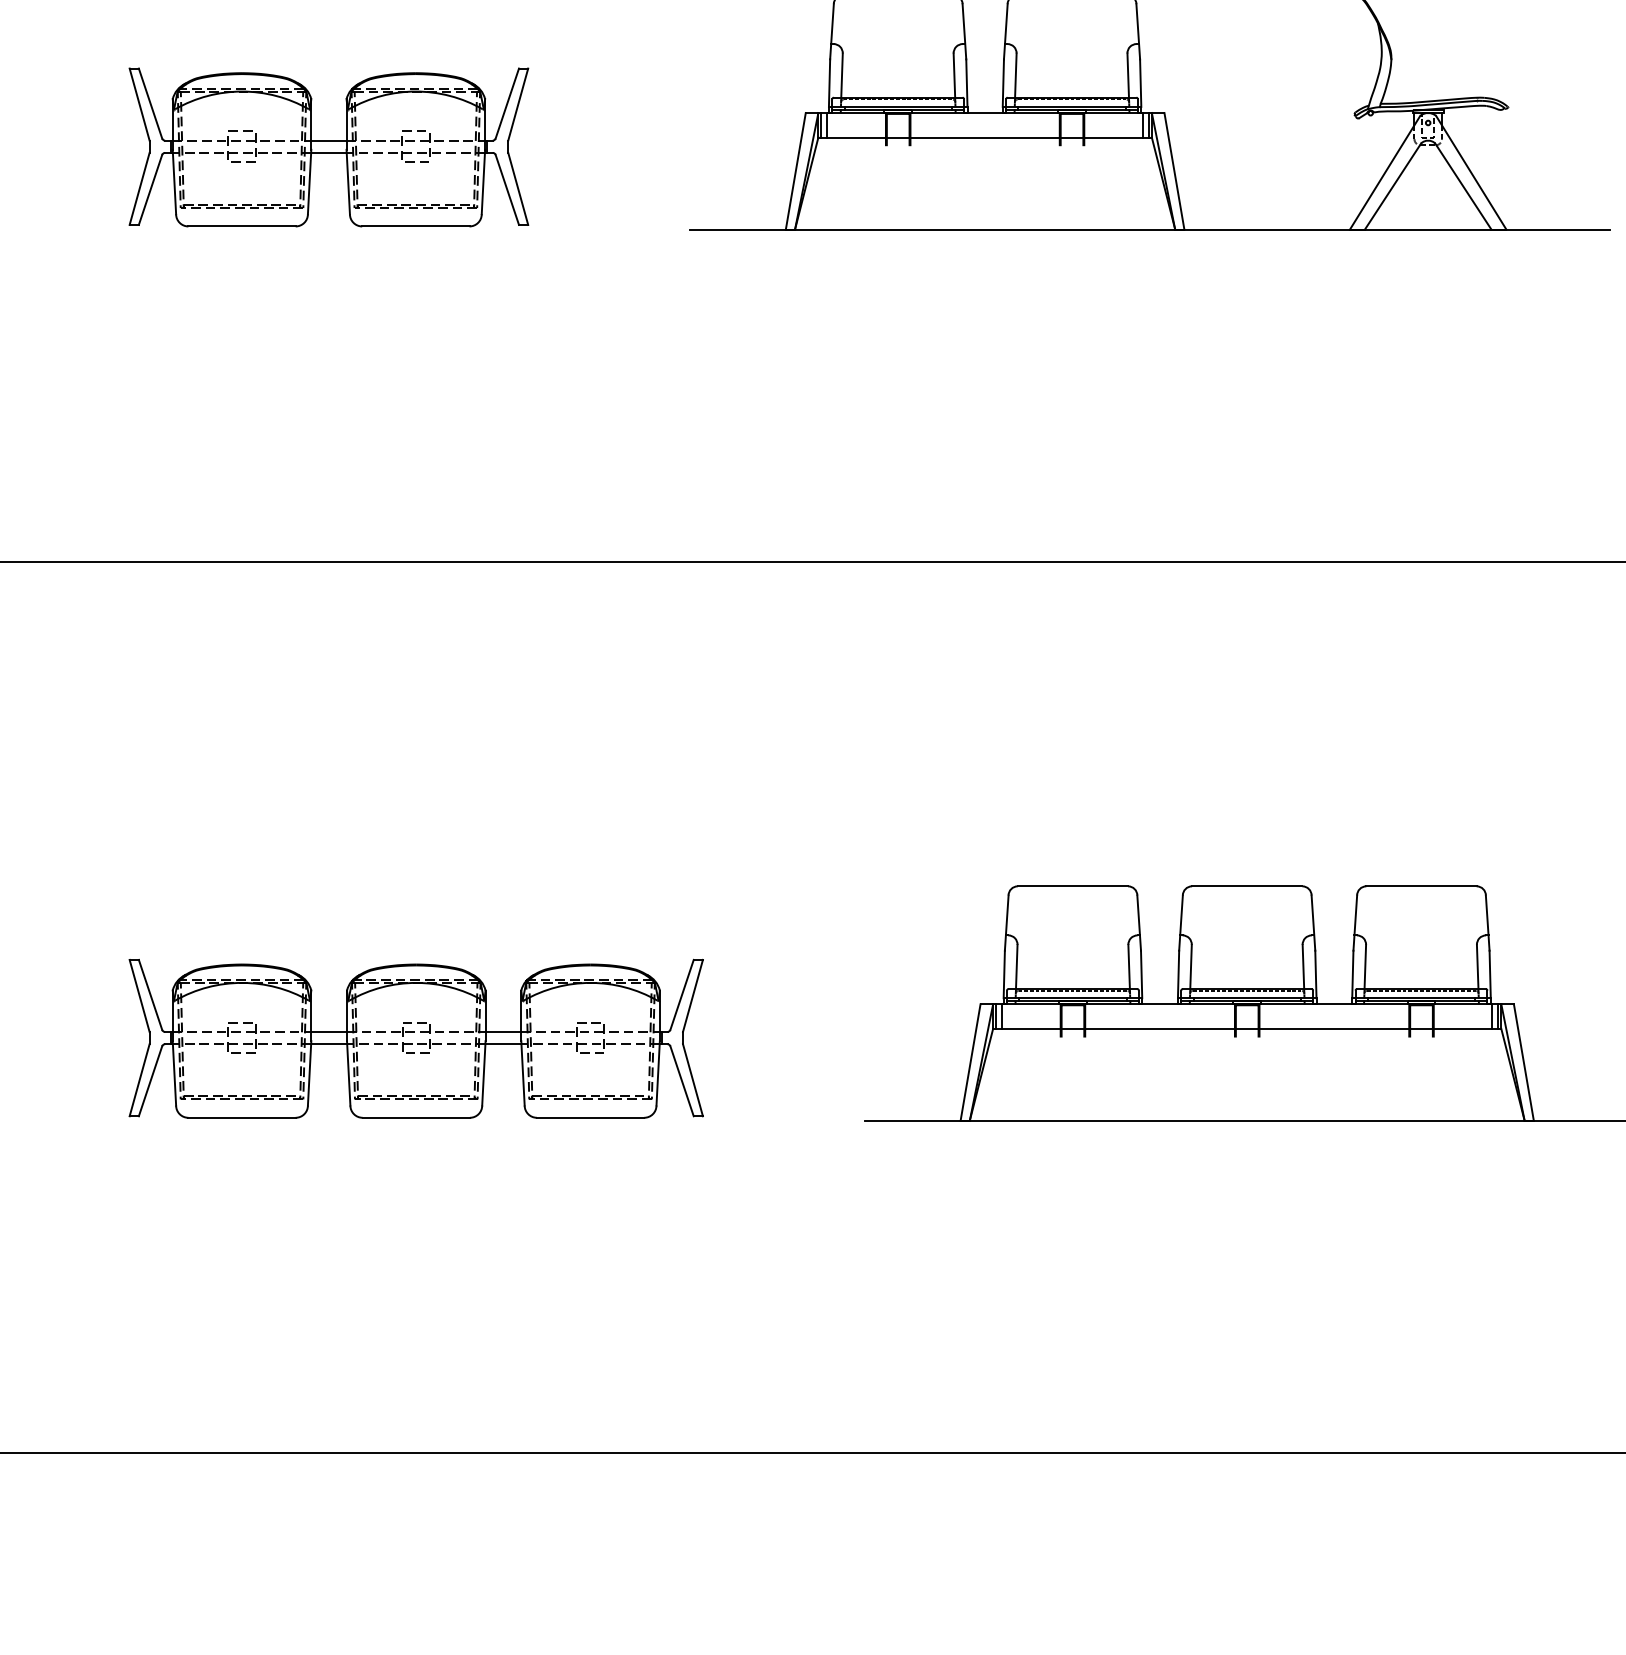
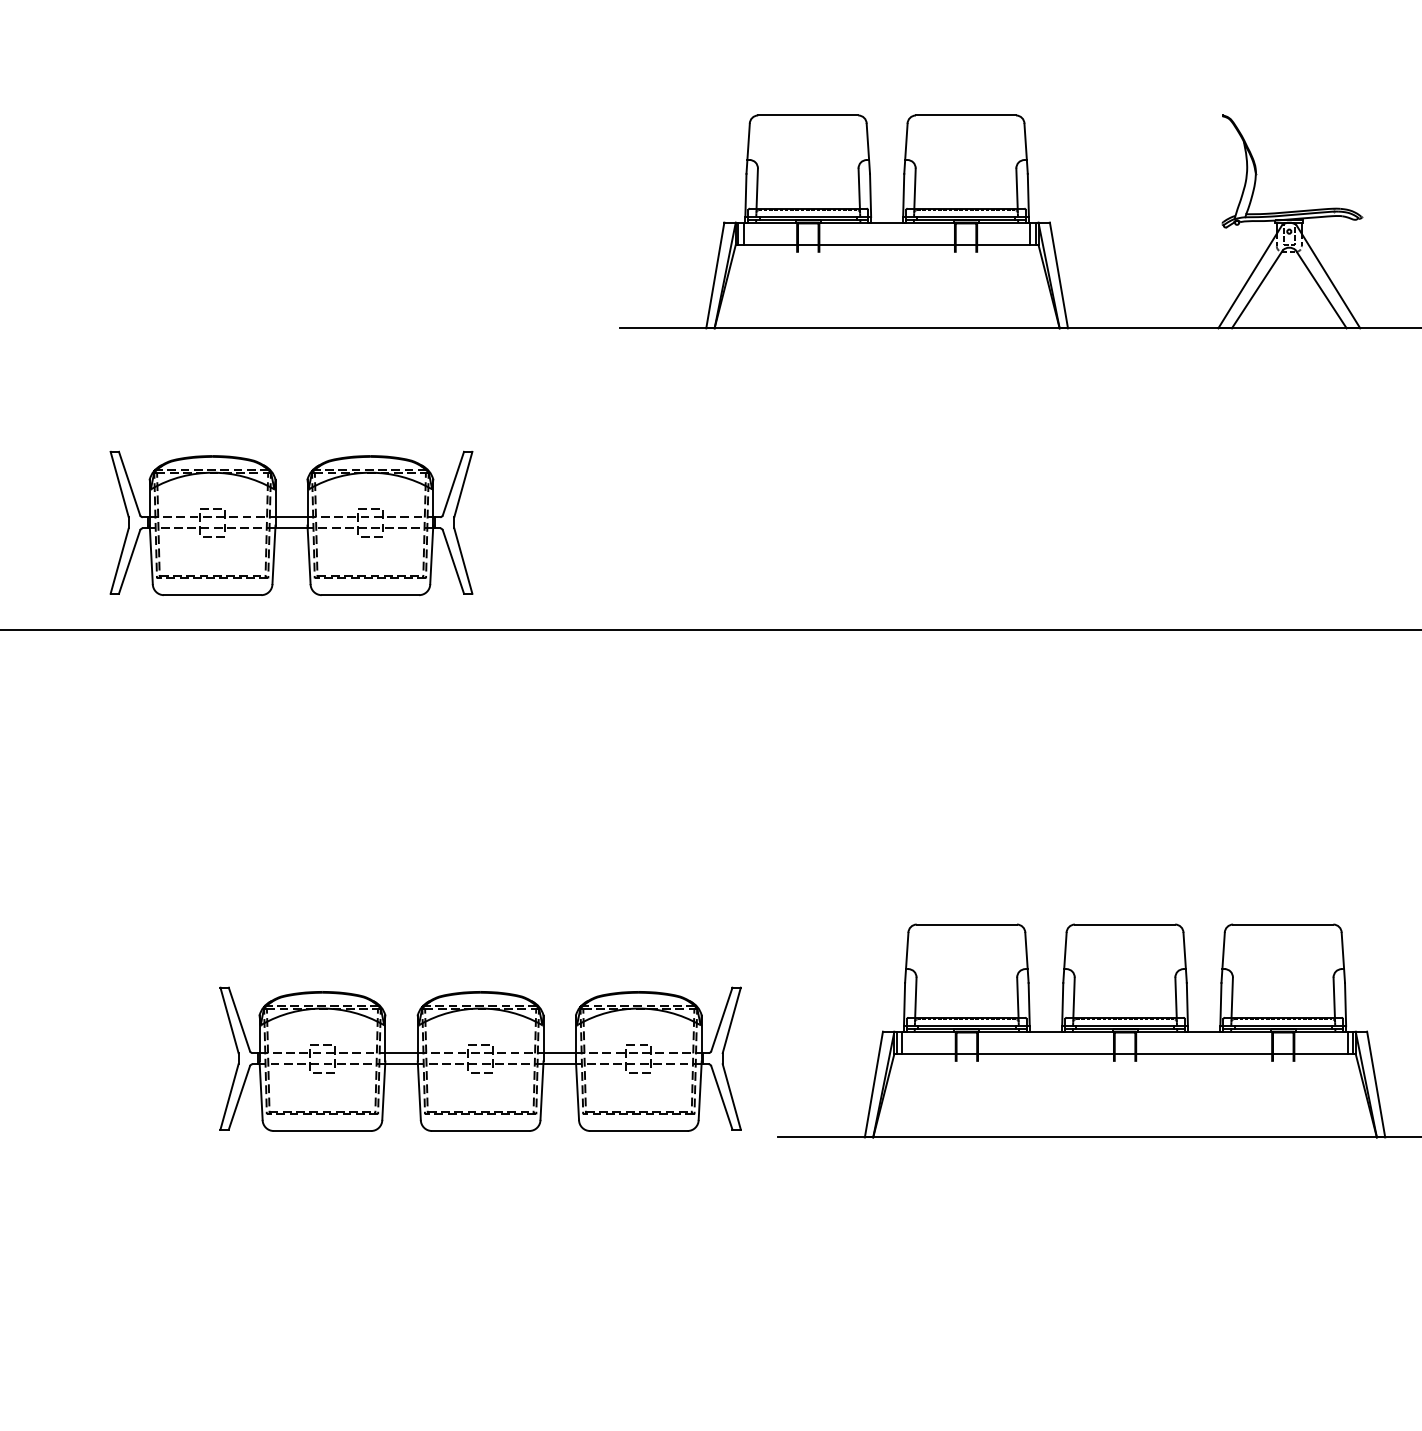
part: (328, 147) -> (291, 523), moved
part: (415, 1038) -> (479, 1059), moved

